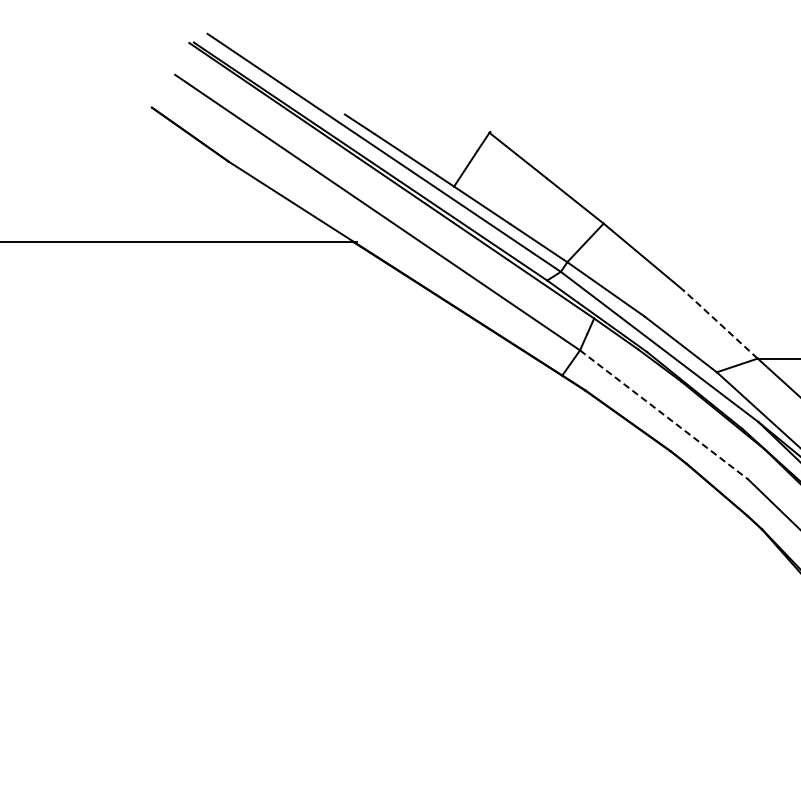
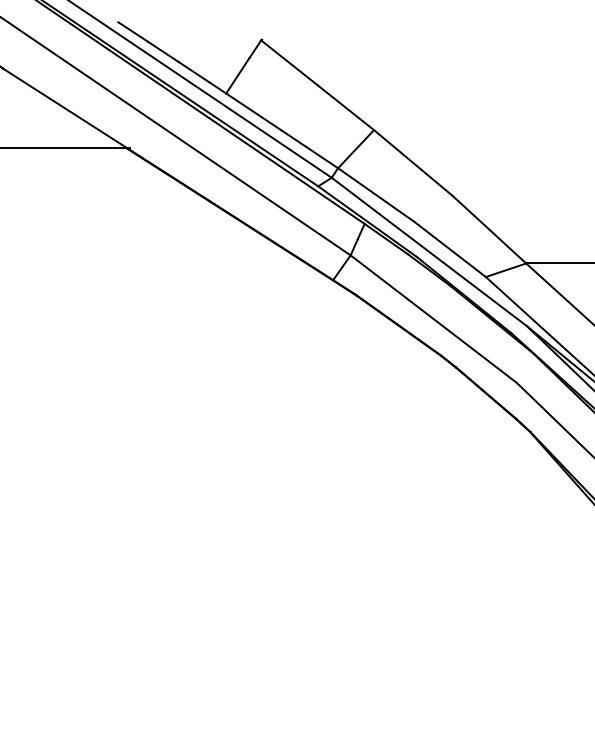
line: (720, 324) -> (489, 229), dashed -> solid
line: (664, 415) -> (434, 319), dashed -> solid

